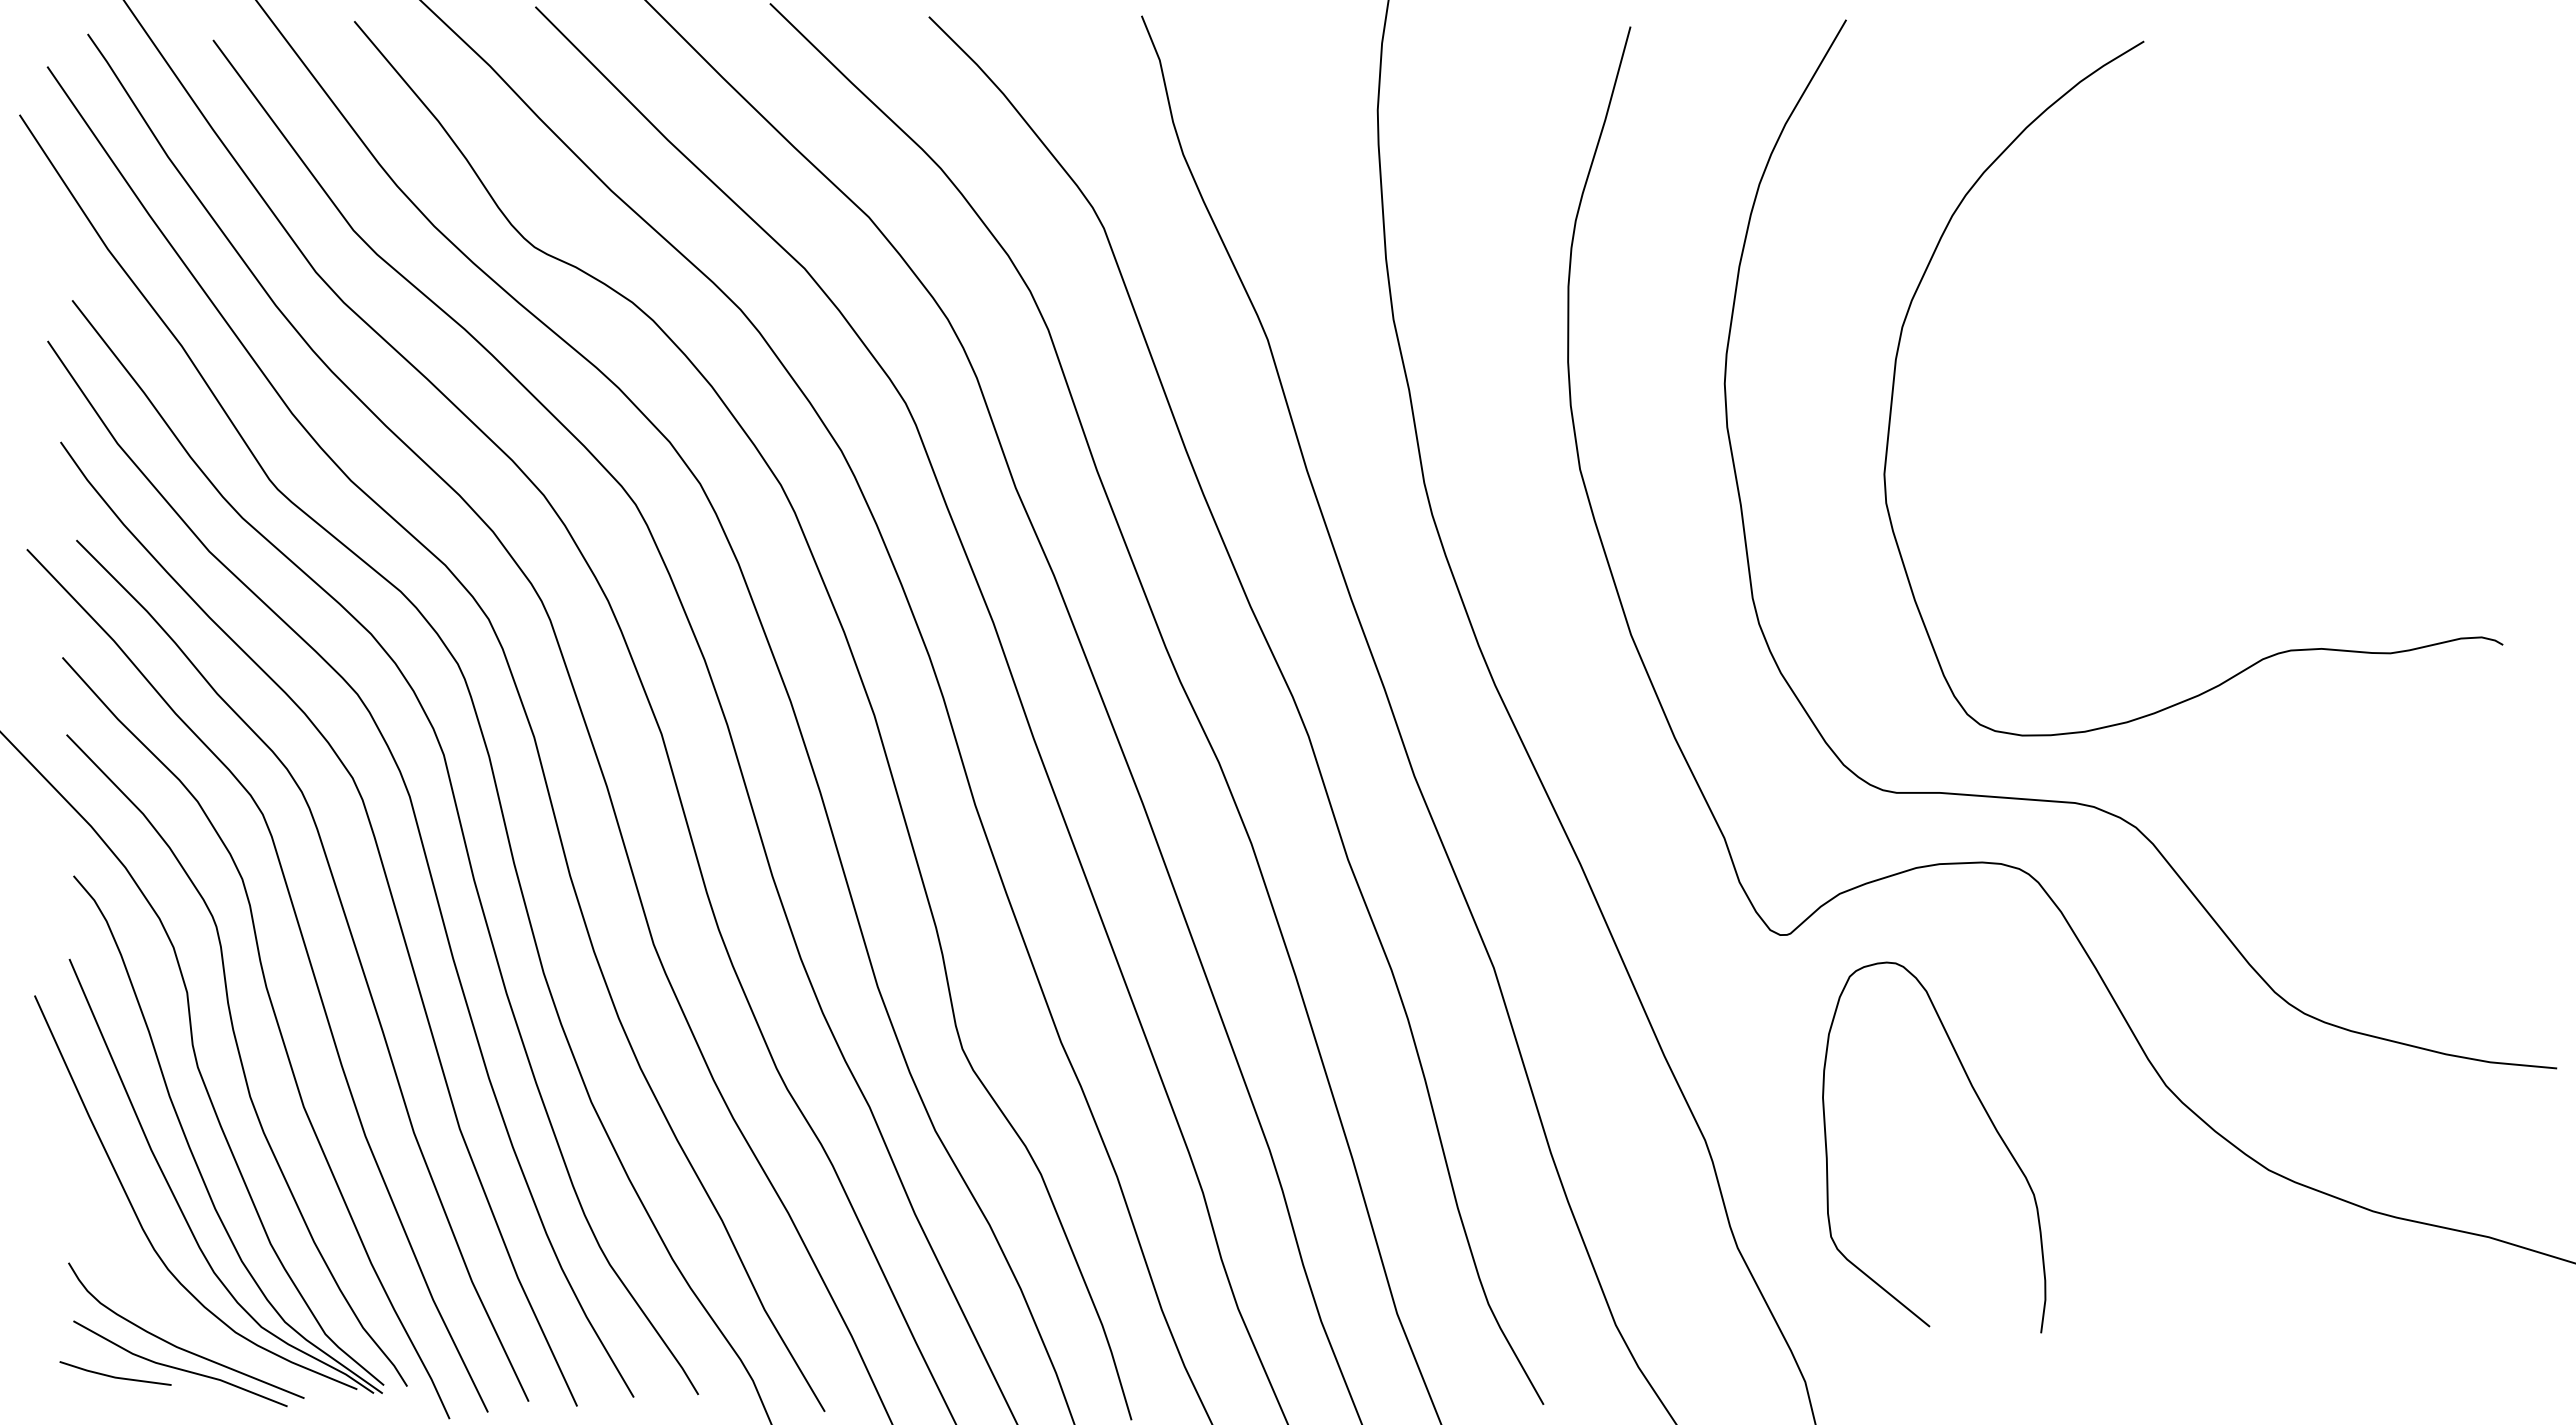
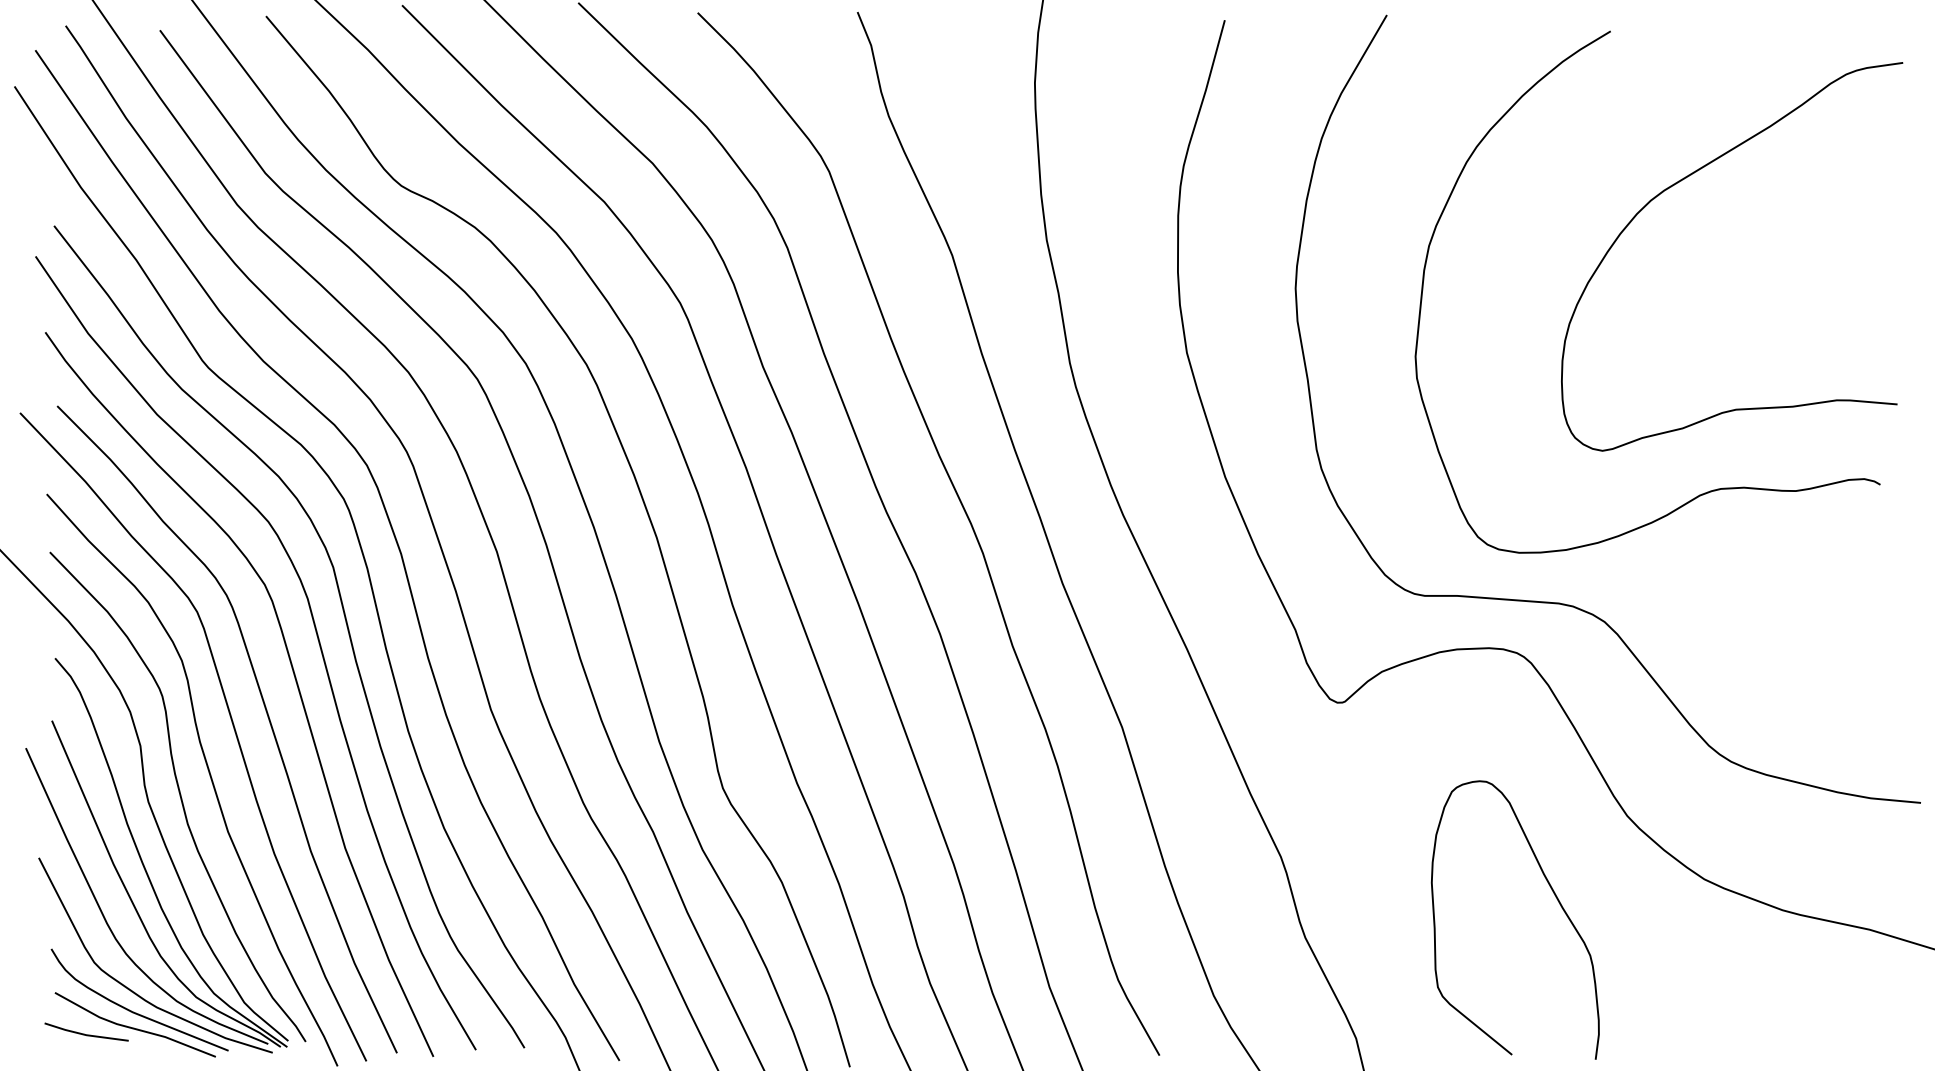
curve: (2242, 238) -> (1684, 179), added
curve: (1987, 1116) -> (1555, 896), moved
curve: (175, 1317) -> (131, 990), added

